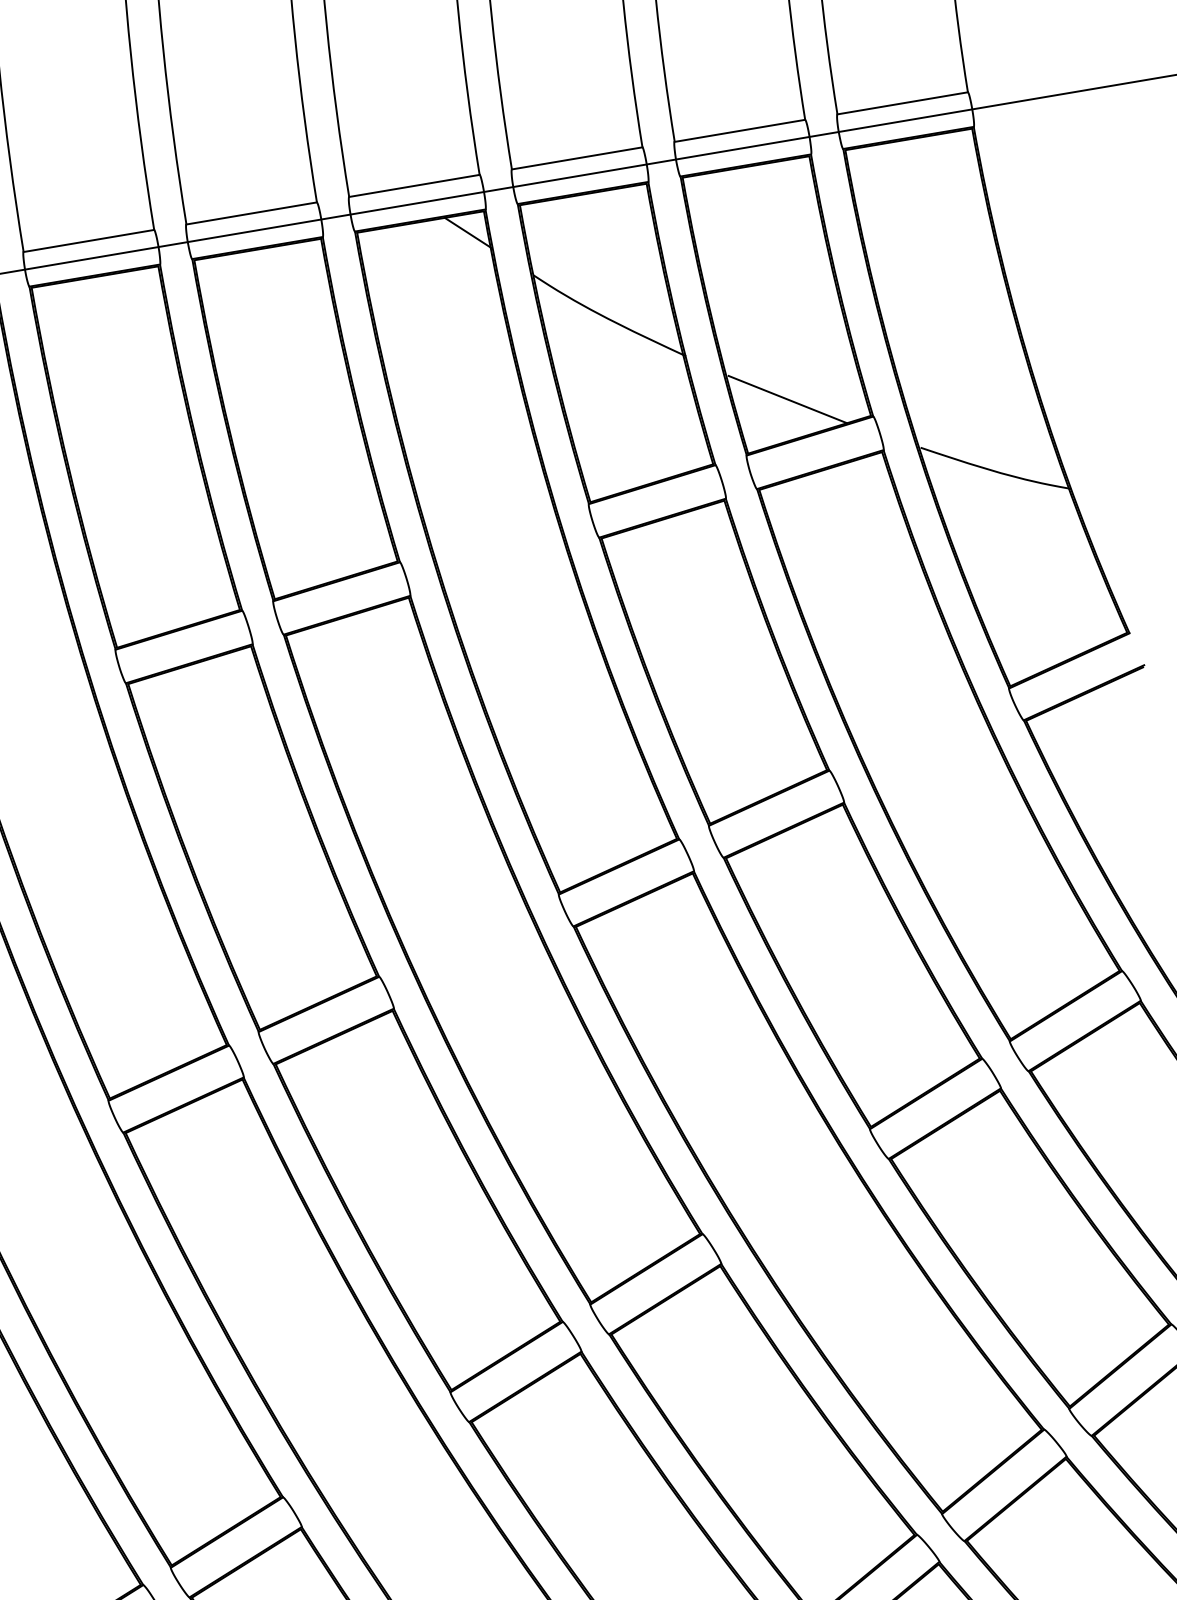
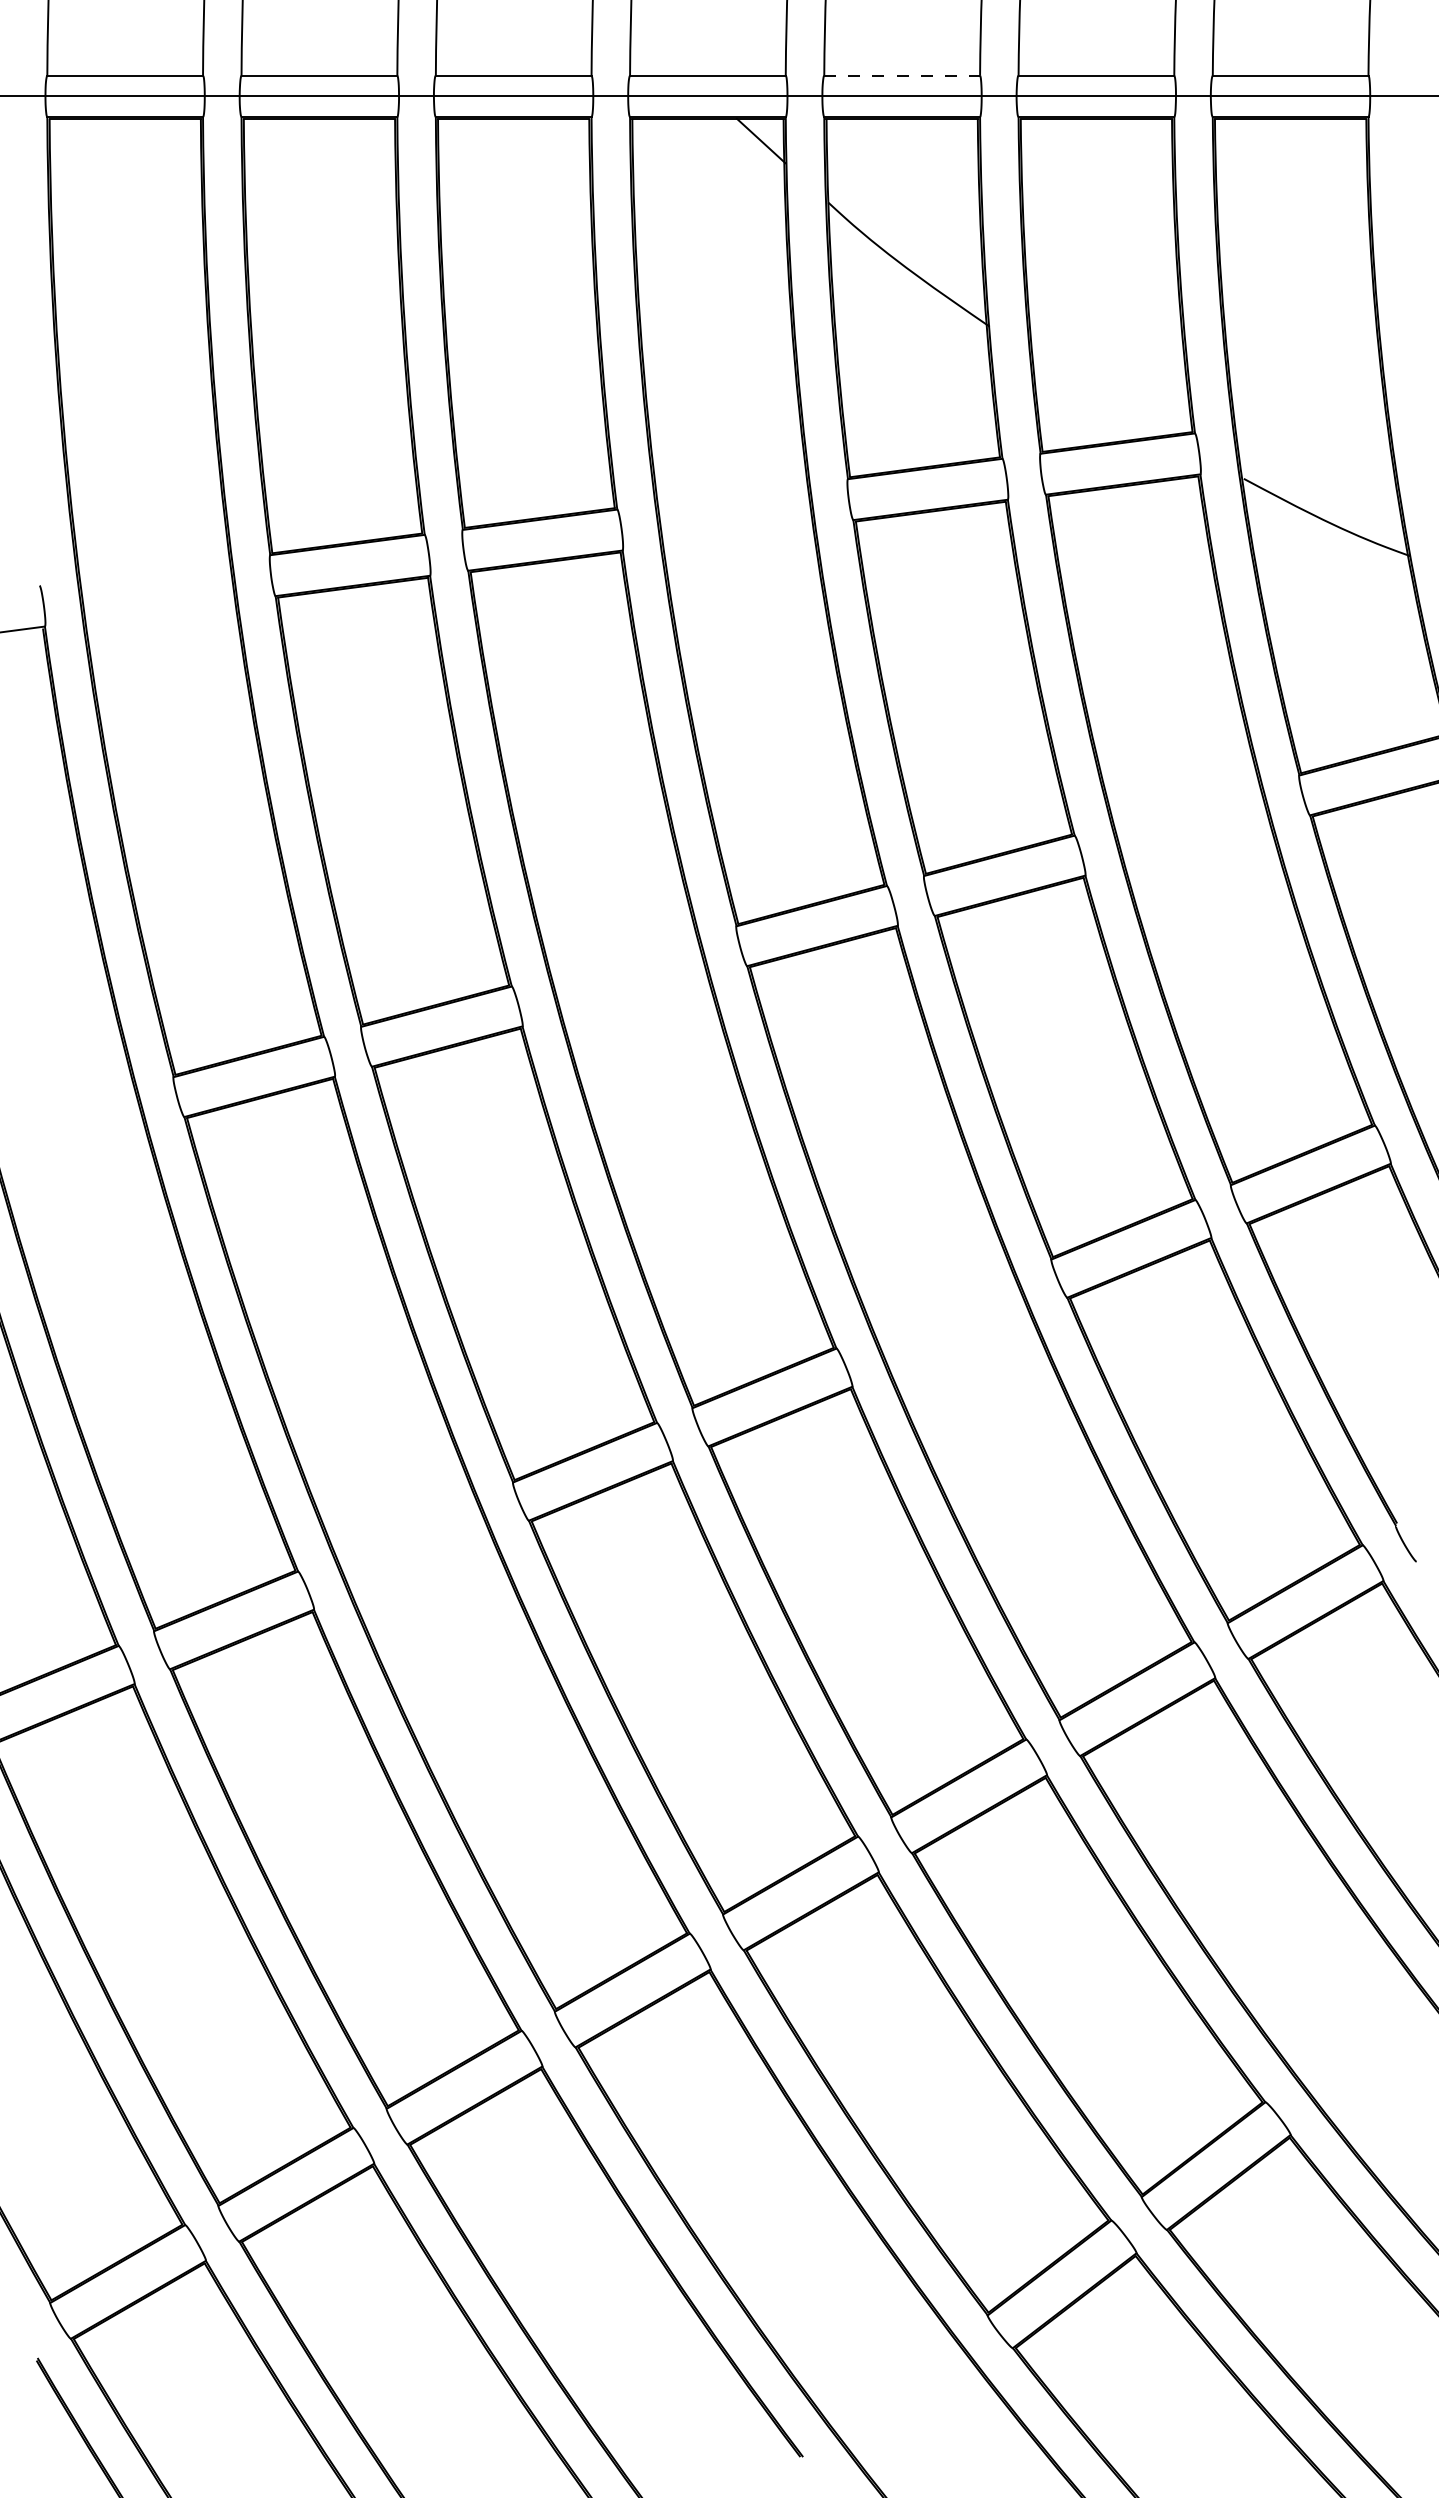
line: (577, 158) -> (902, 75), solid -> dashed
line: (787, 399) -> (1099, 396), removed

